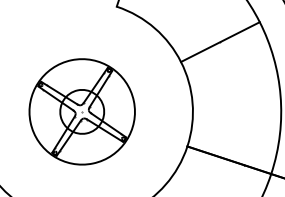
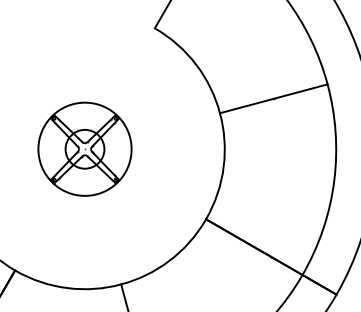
part: (81, 111) -> (84, 148), size x0.7

